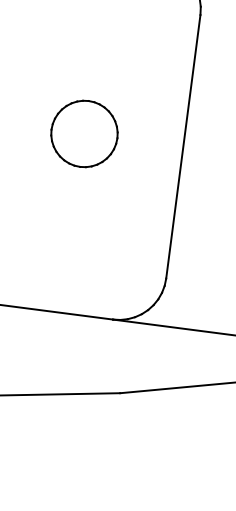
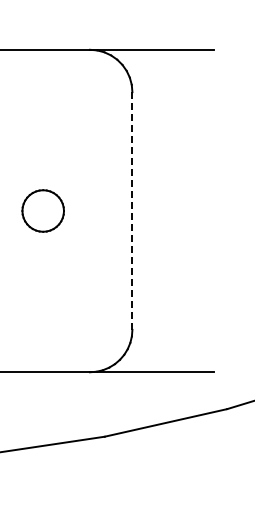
part: (83, 133) -> (42, 210), size x0.7
line: (183, 147) -> (132, 211), solid -> dashed

